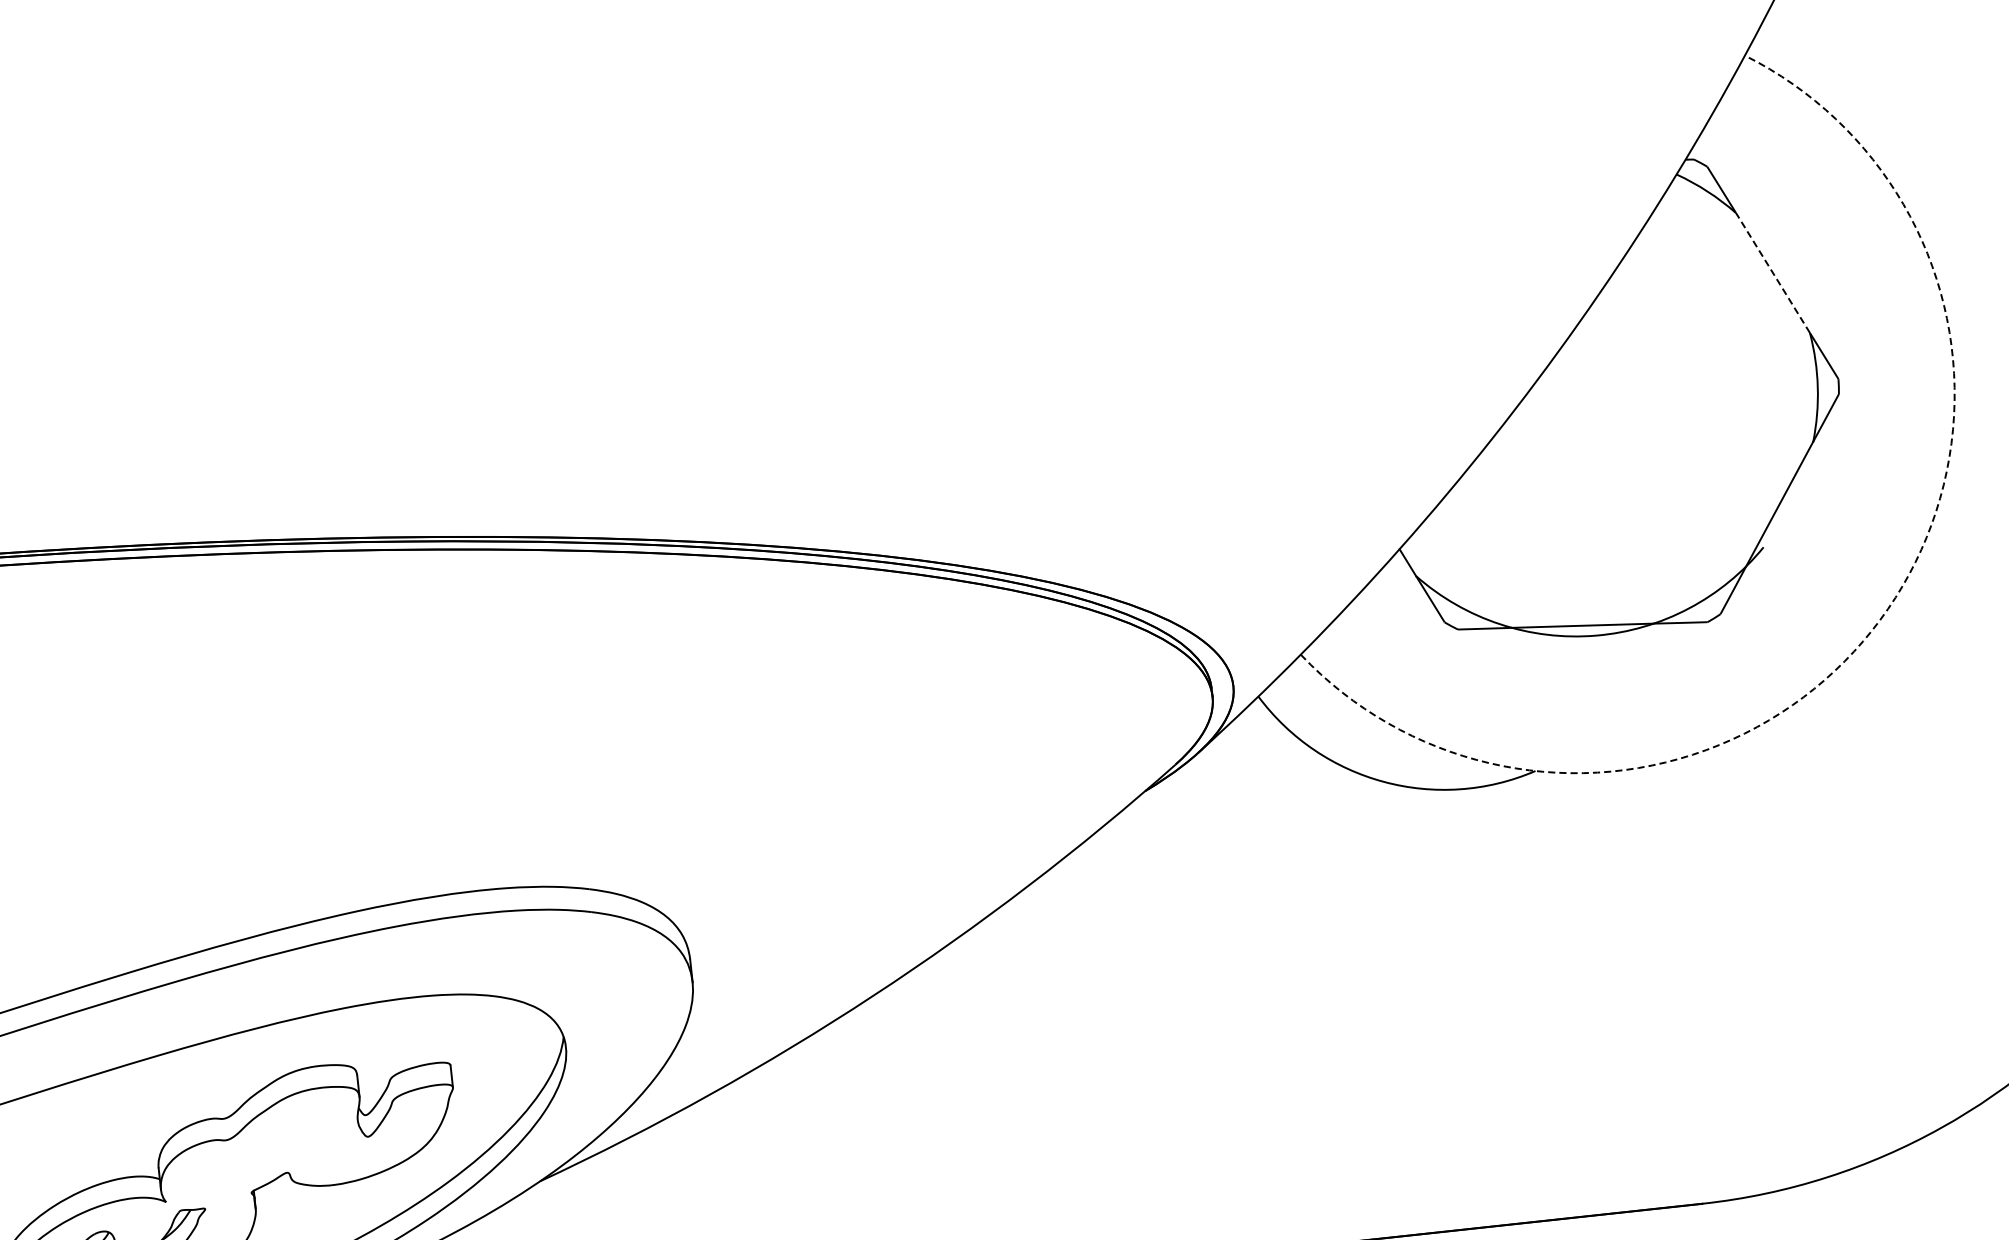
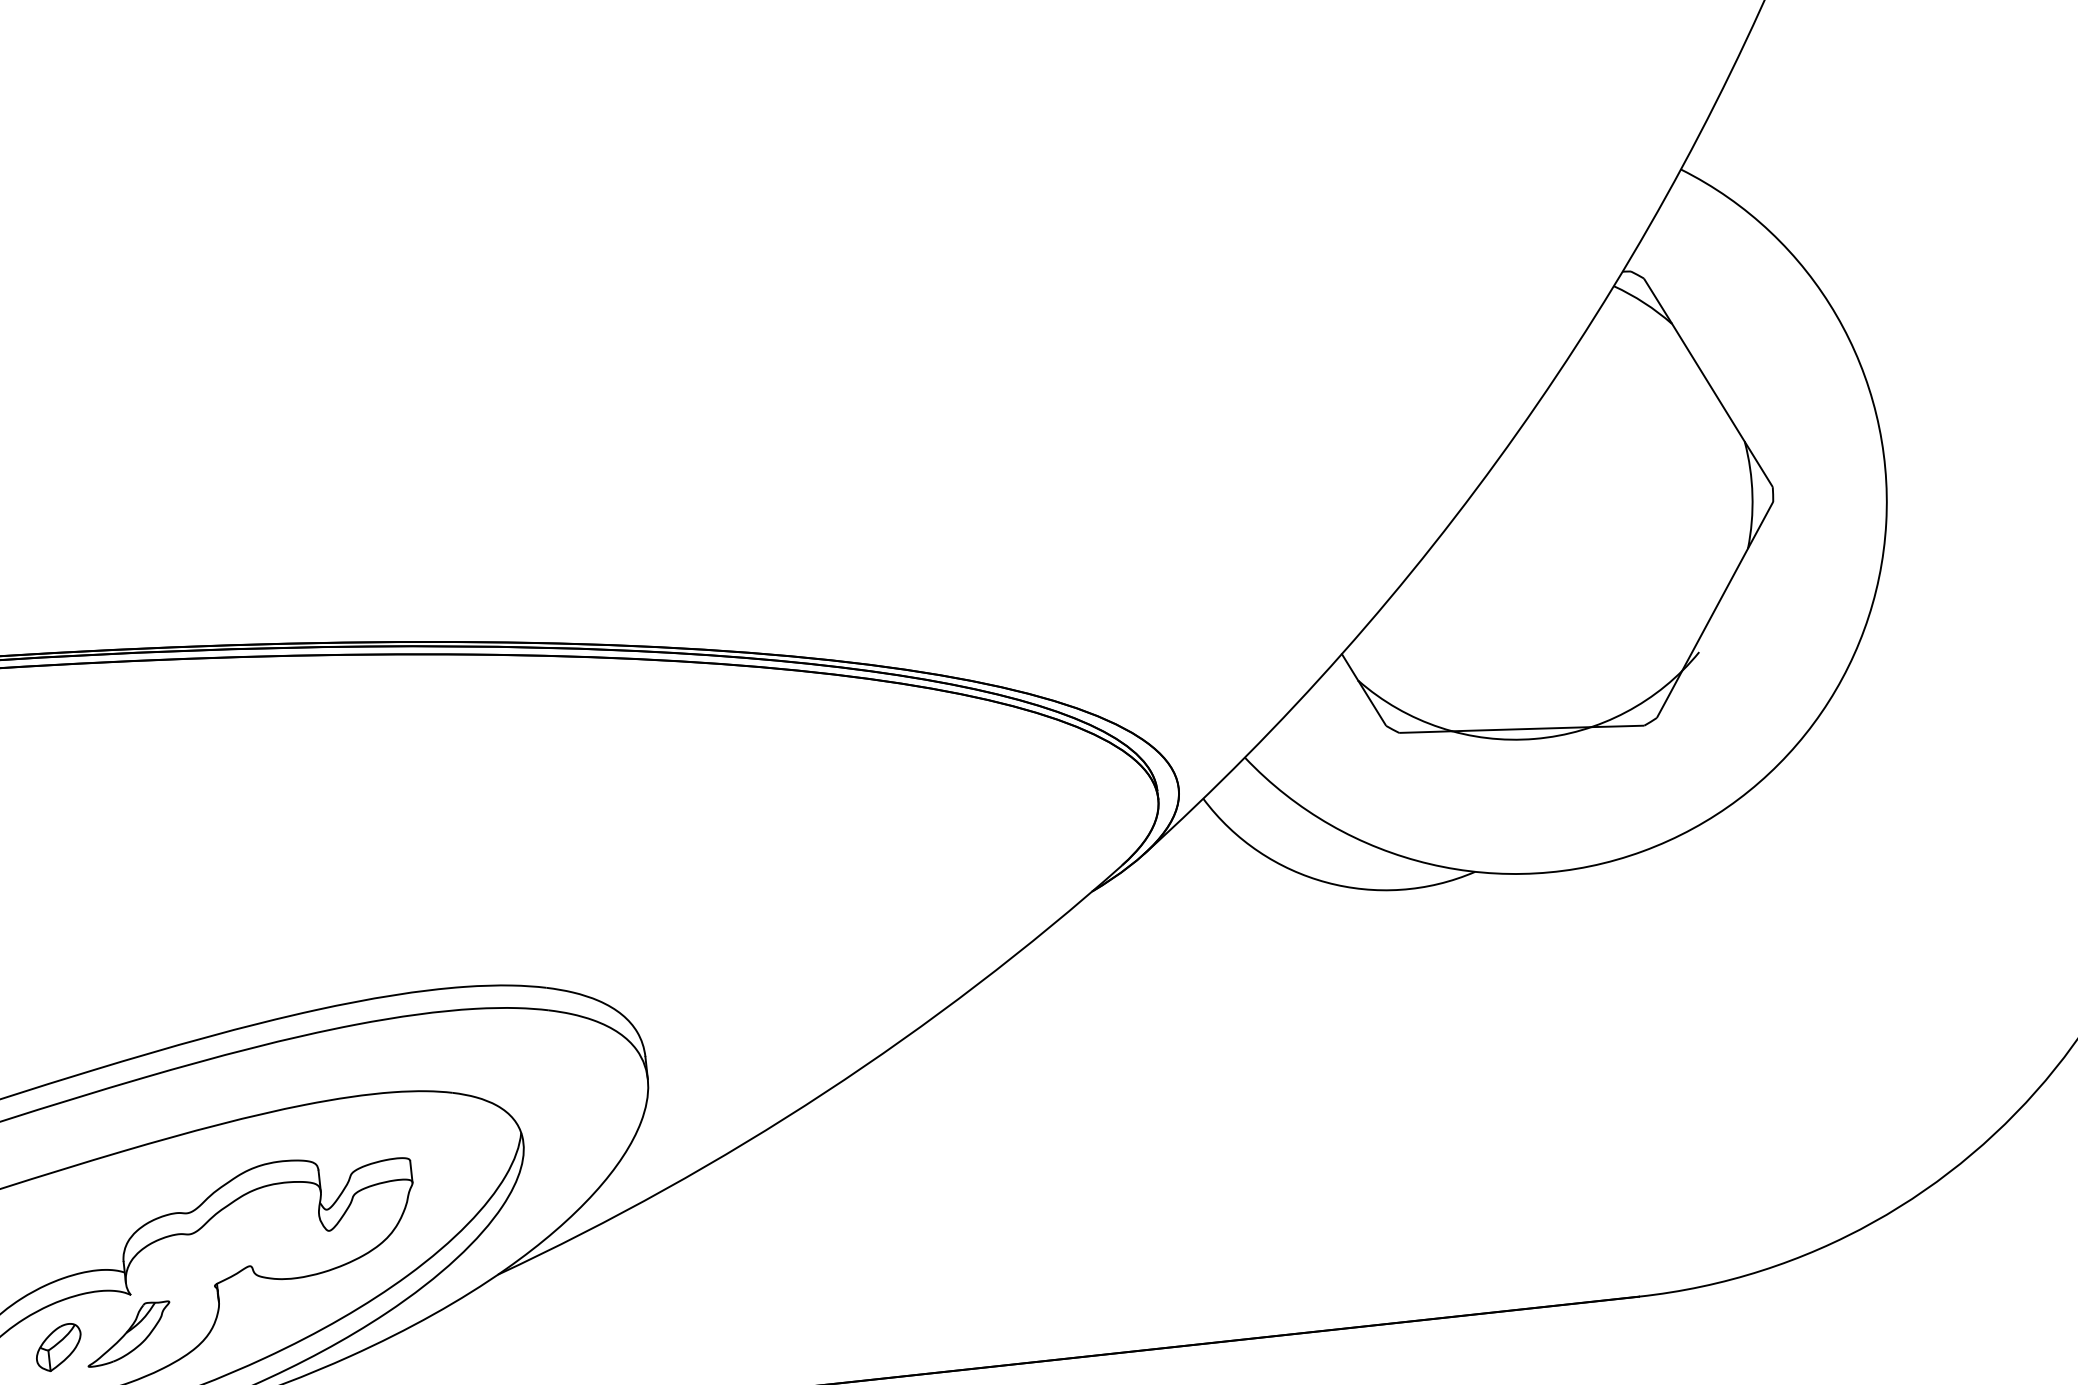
line: (1773, 272) -> (1708, 382), dashed -> solid
arc: (1879, 619) -> (1813, 723), dashed -> solid

